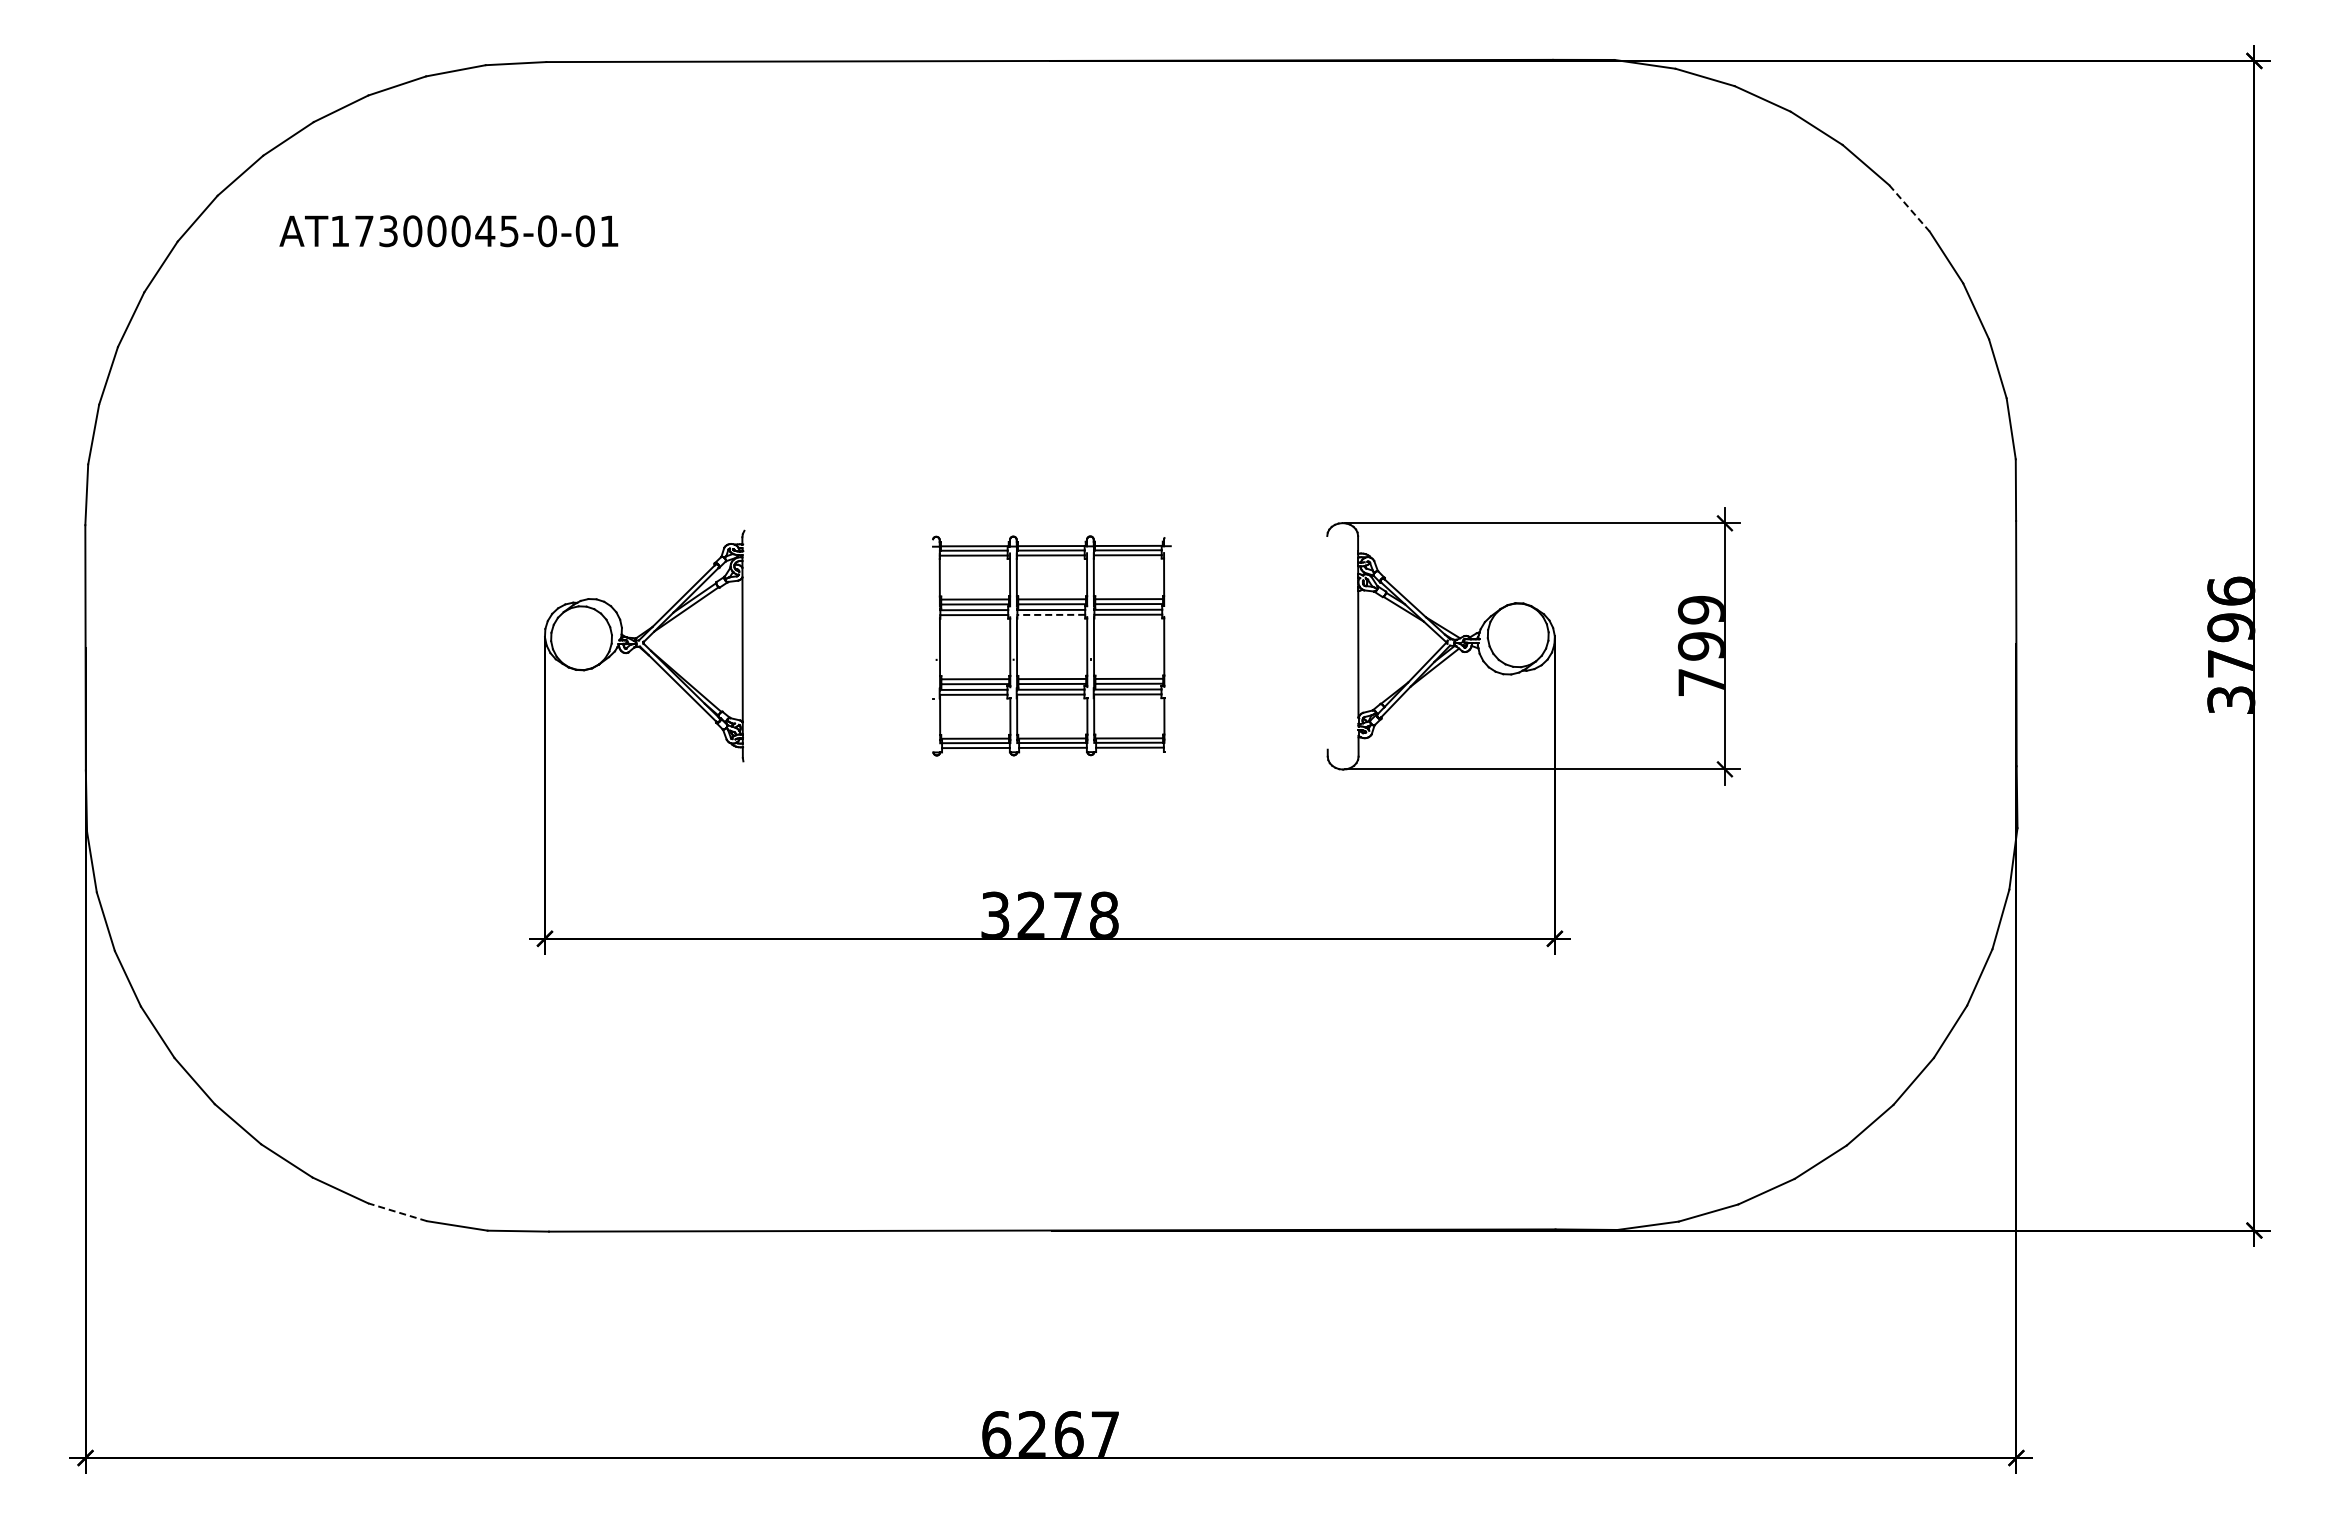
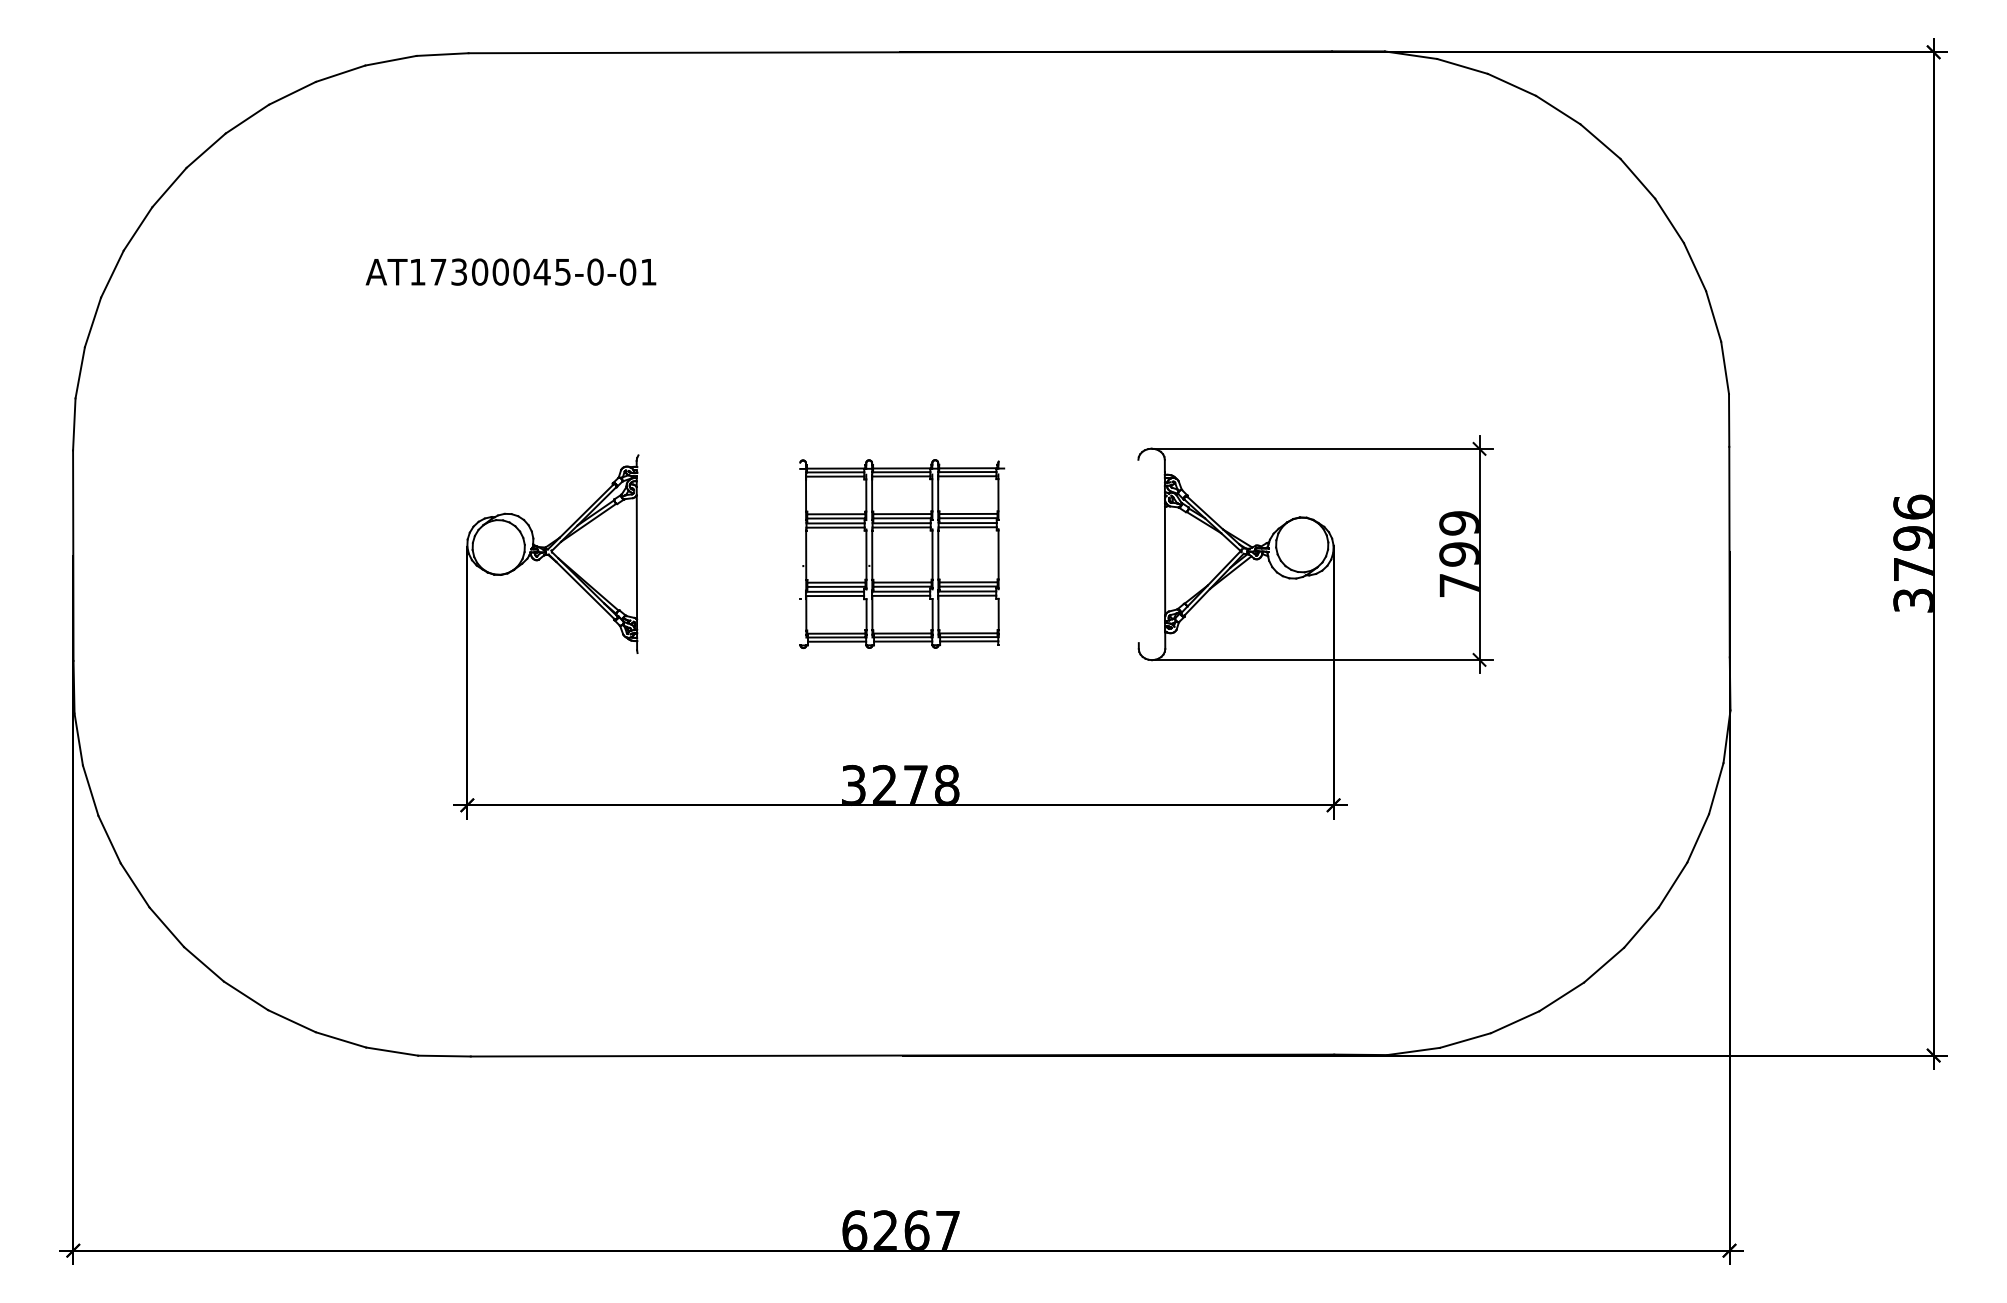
line: (1909, 208) -> (1637, 178), dashed -> solid
text: (448, 231) -> (510, 272), moved
line: (1051, 614) -> (901, 527), dashed -> solid
line: (397, 1212) -> (340, 1040), dashed -> solid

